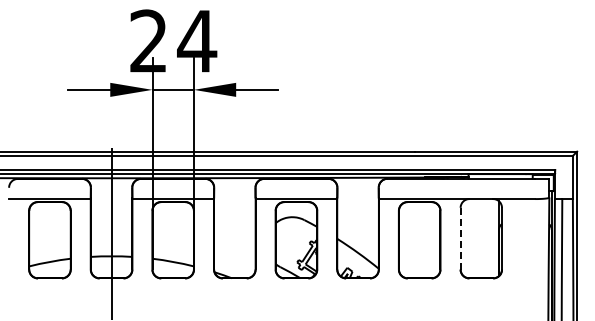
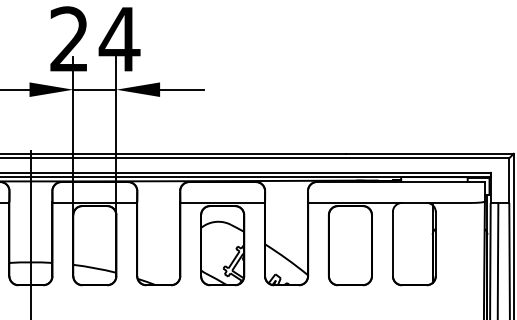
line: (460, 238) -> (392, 243), dashed -> solid

